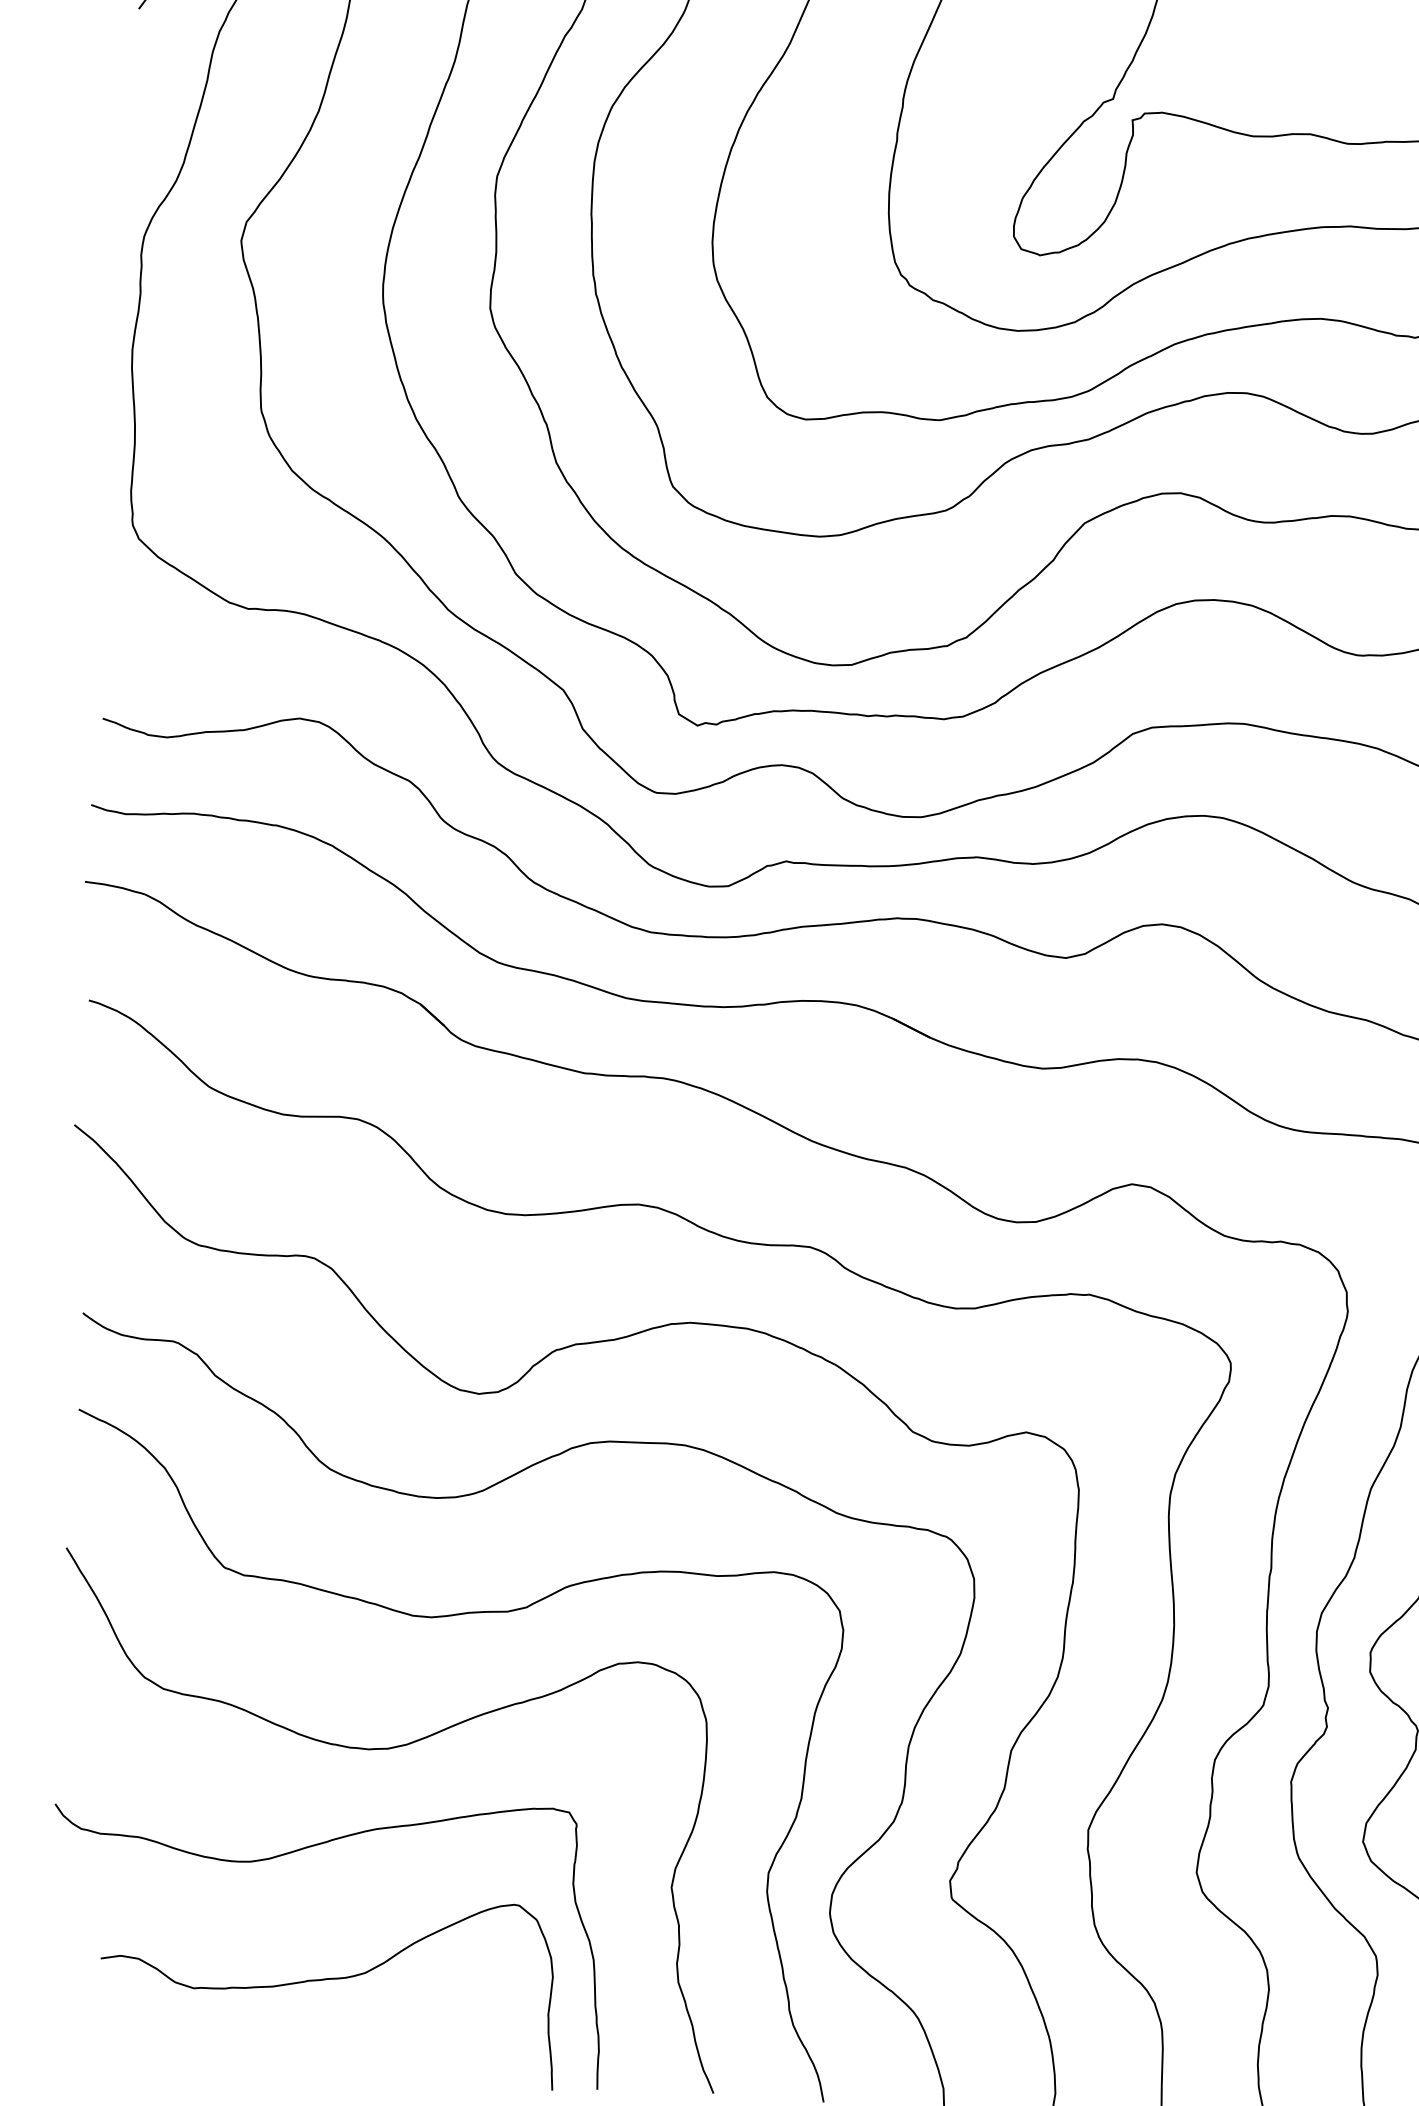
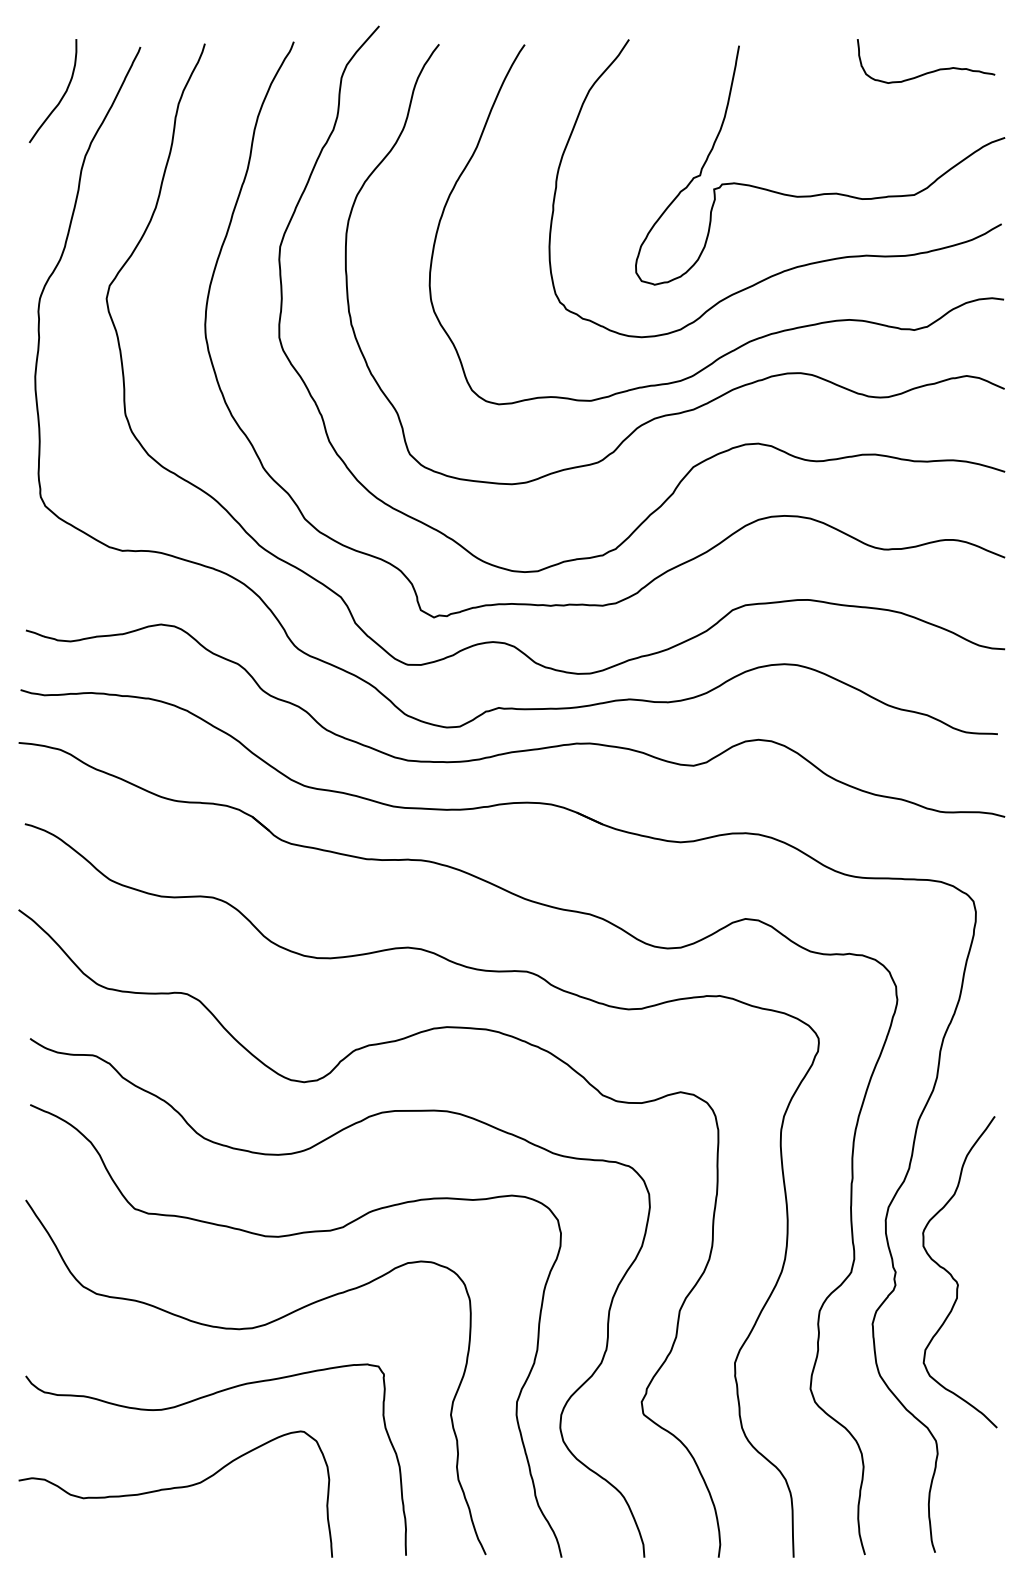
curve: (325, 1981) -> (173, 1489), moved

